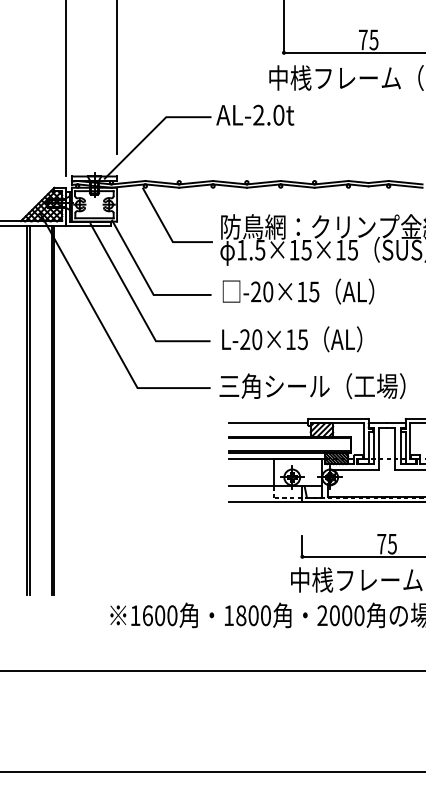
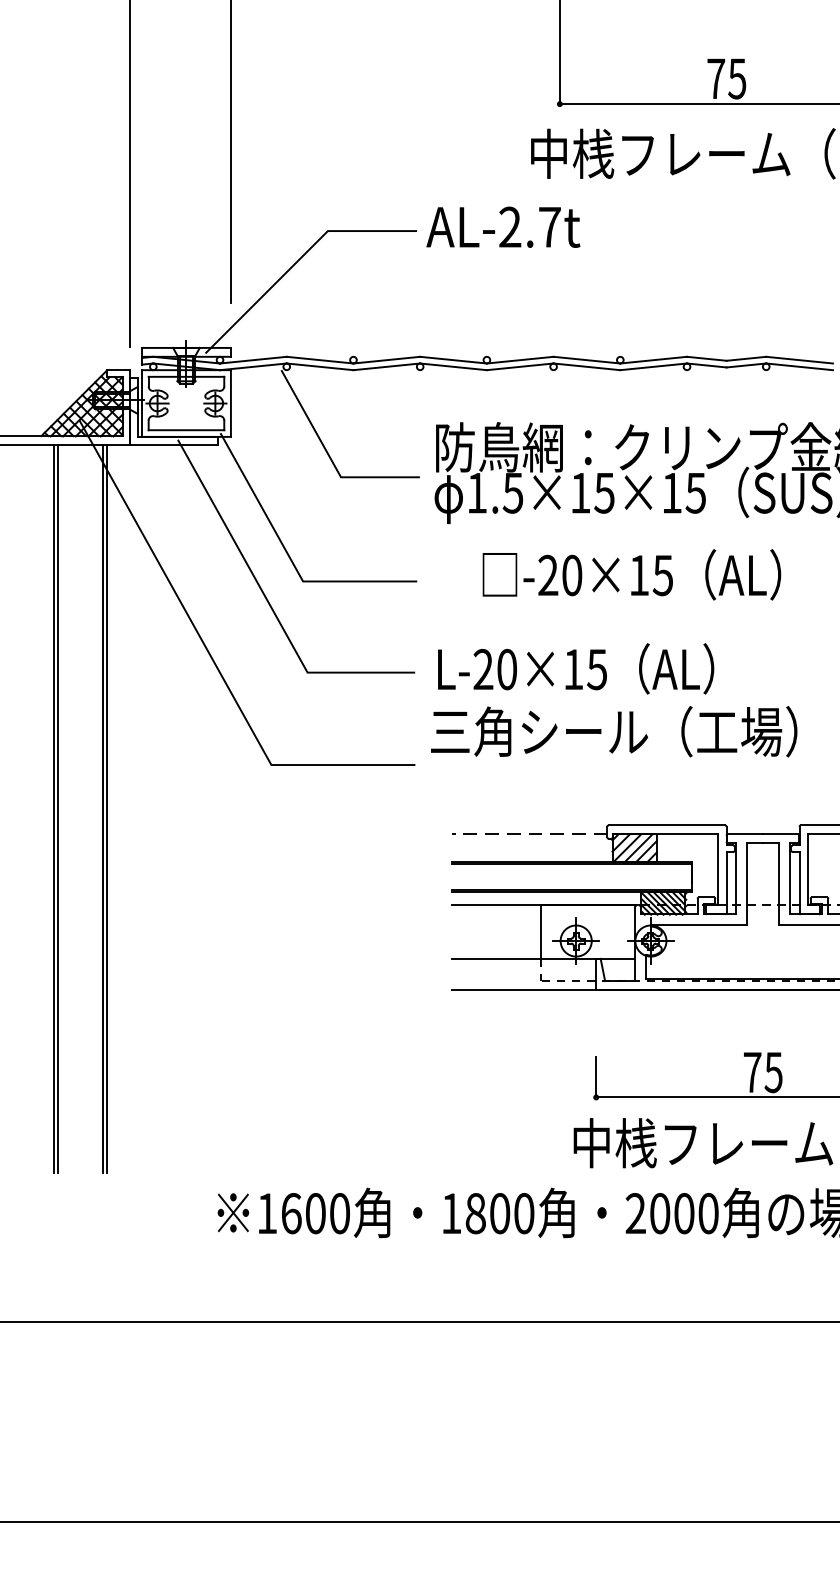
text: (278, 114) -> (549, 225), AL-2.0t -> AL-2.7t
text: (298, 291) -> (631, 574), moved
text: (312, 386) -> (614, 732), moved
line: (268, 423) -> (529, 834), solid -> dashed

